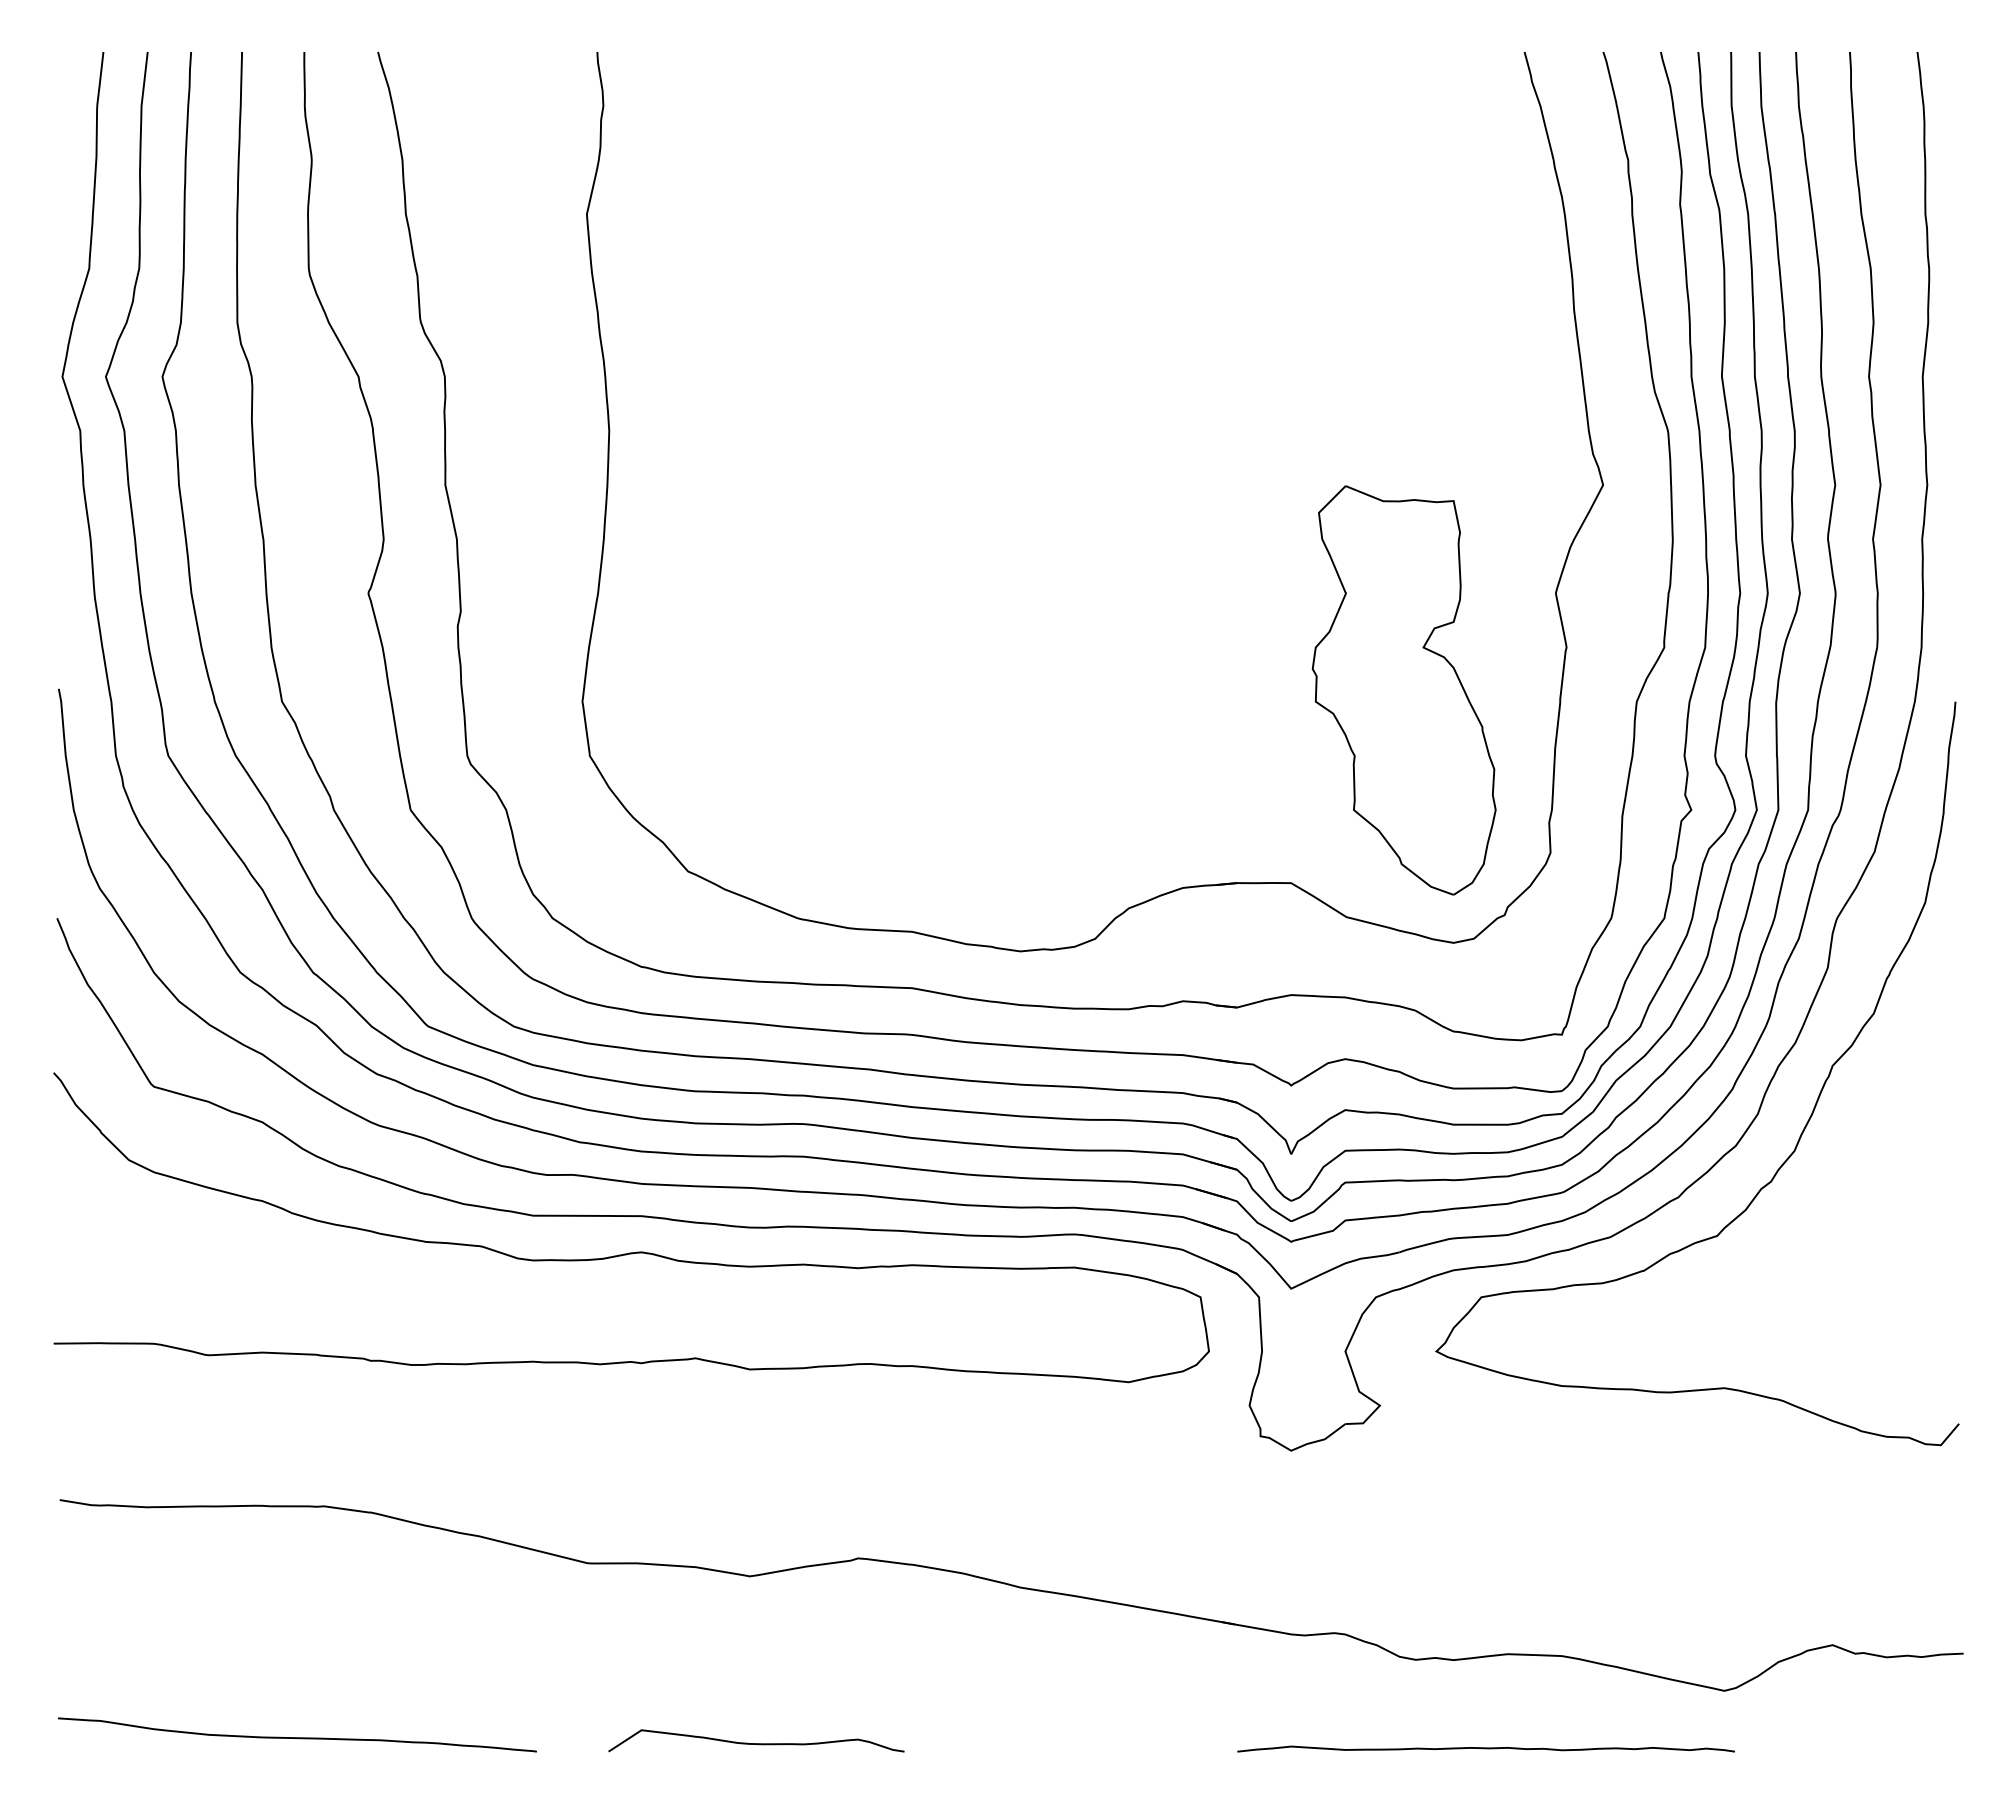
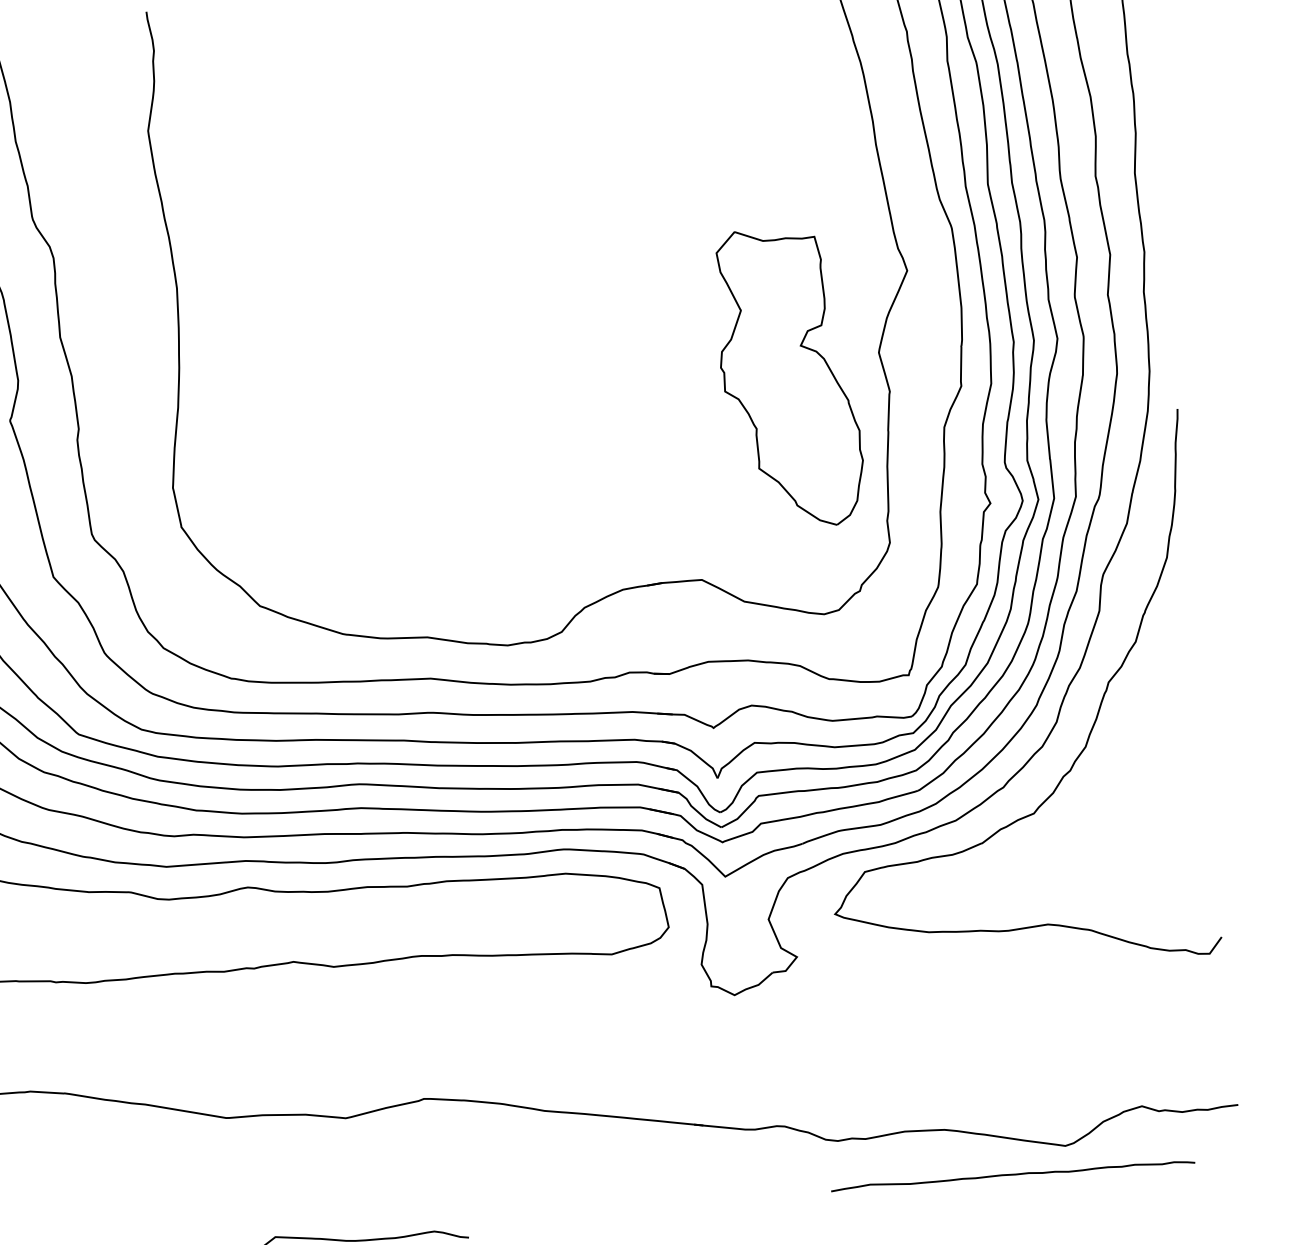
part: (1403, 690) -> (788, 378), moved
curve: (1485, 1748) -> (1012, 1174), moved

